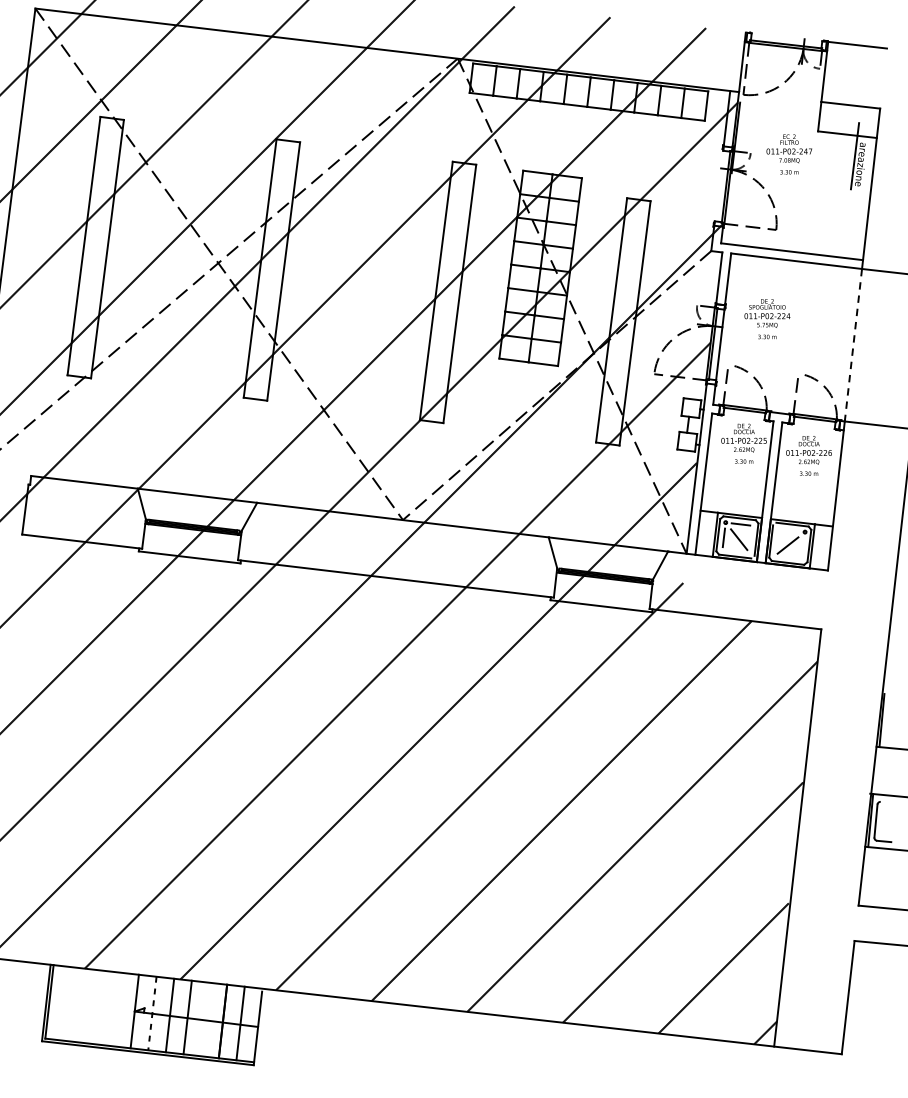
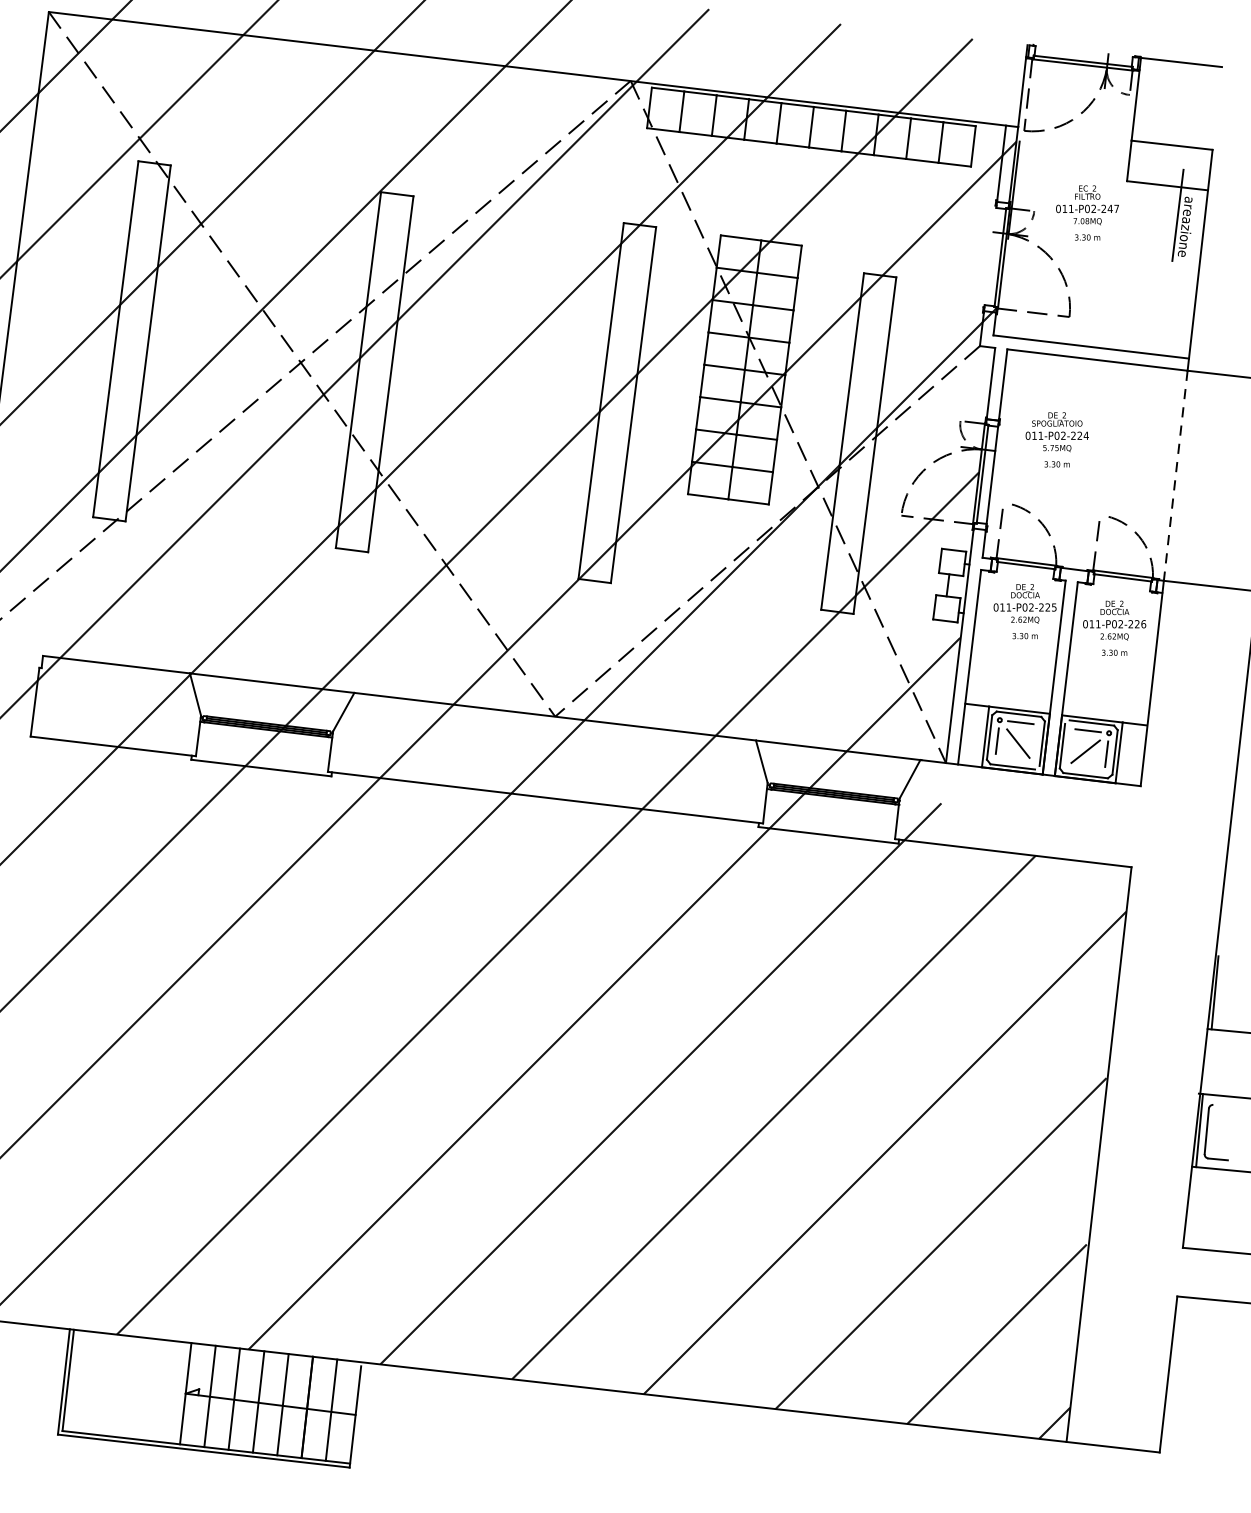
line: (789, 530) -> (1087, 730), added
line: (803, 546) -> (1106, 753), added
line: (152, 1013) -> (210, 1396), dashed -> solid
line: (205, 1019) -> (282, 1404), added

